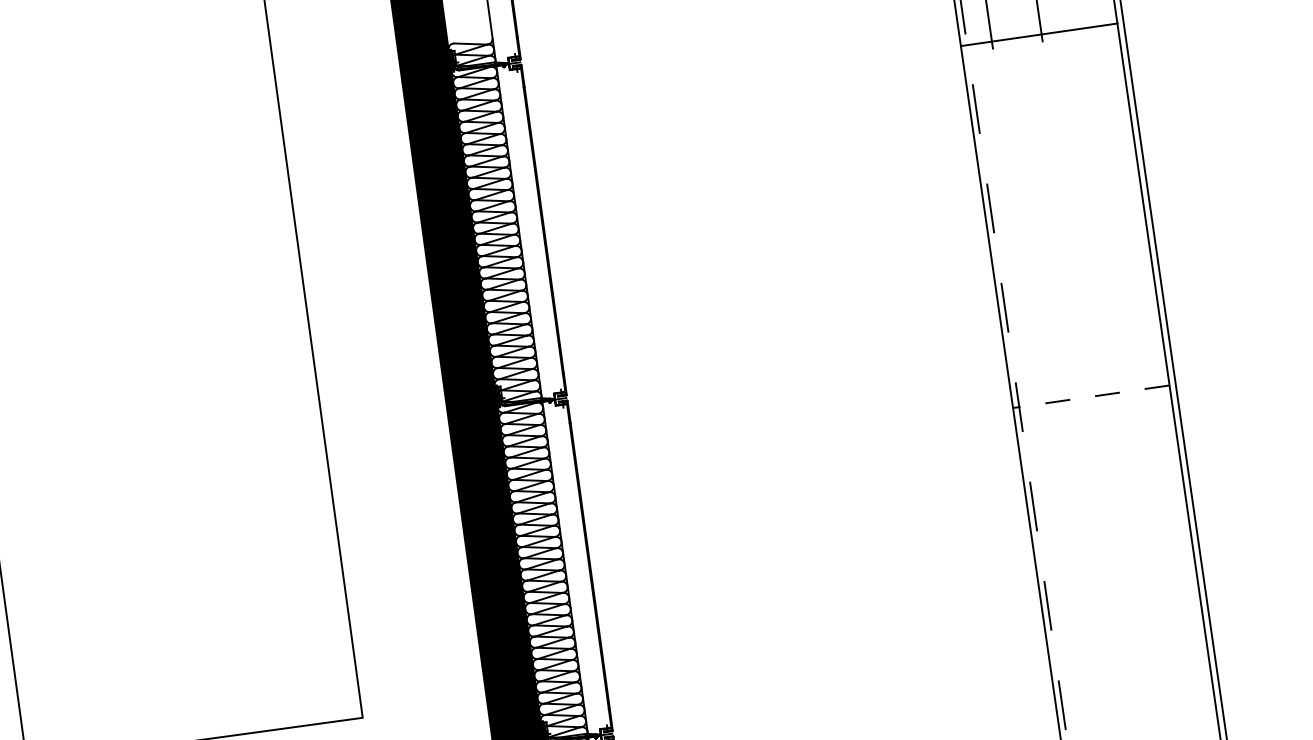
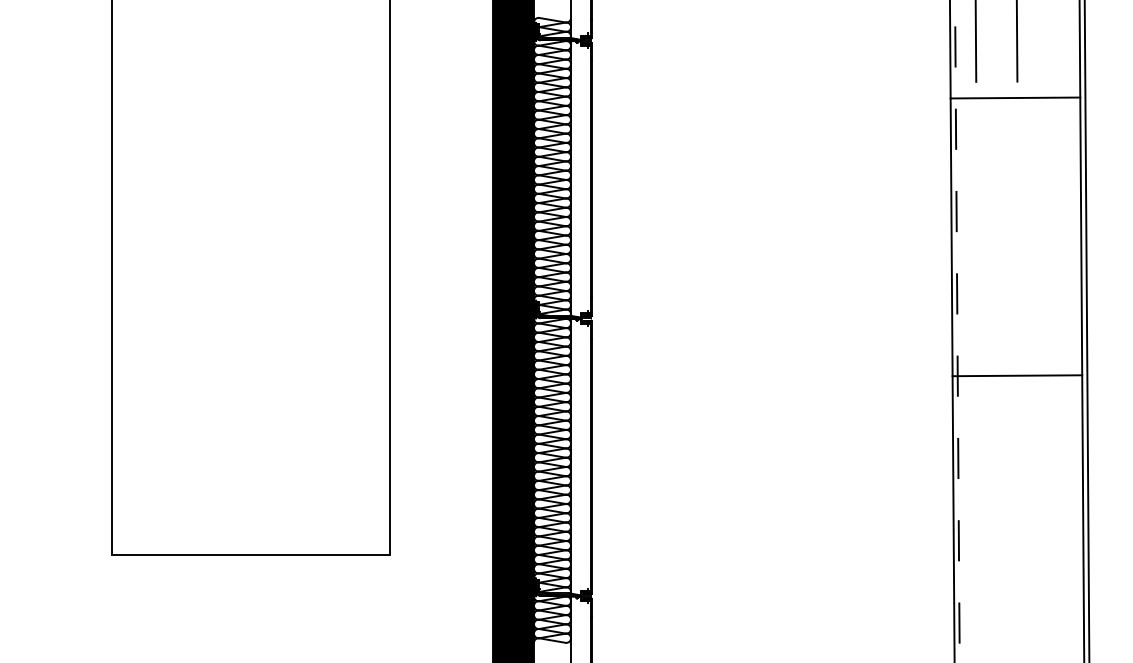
line: (1039, 34) -> (1015, 97), moved
line: (1091, 396) -> (1017, 375), dashed -> solid

